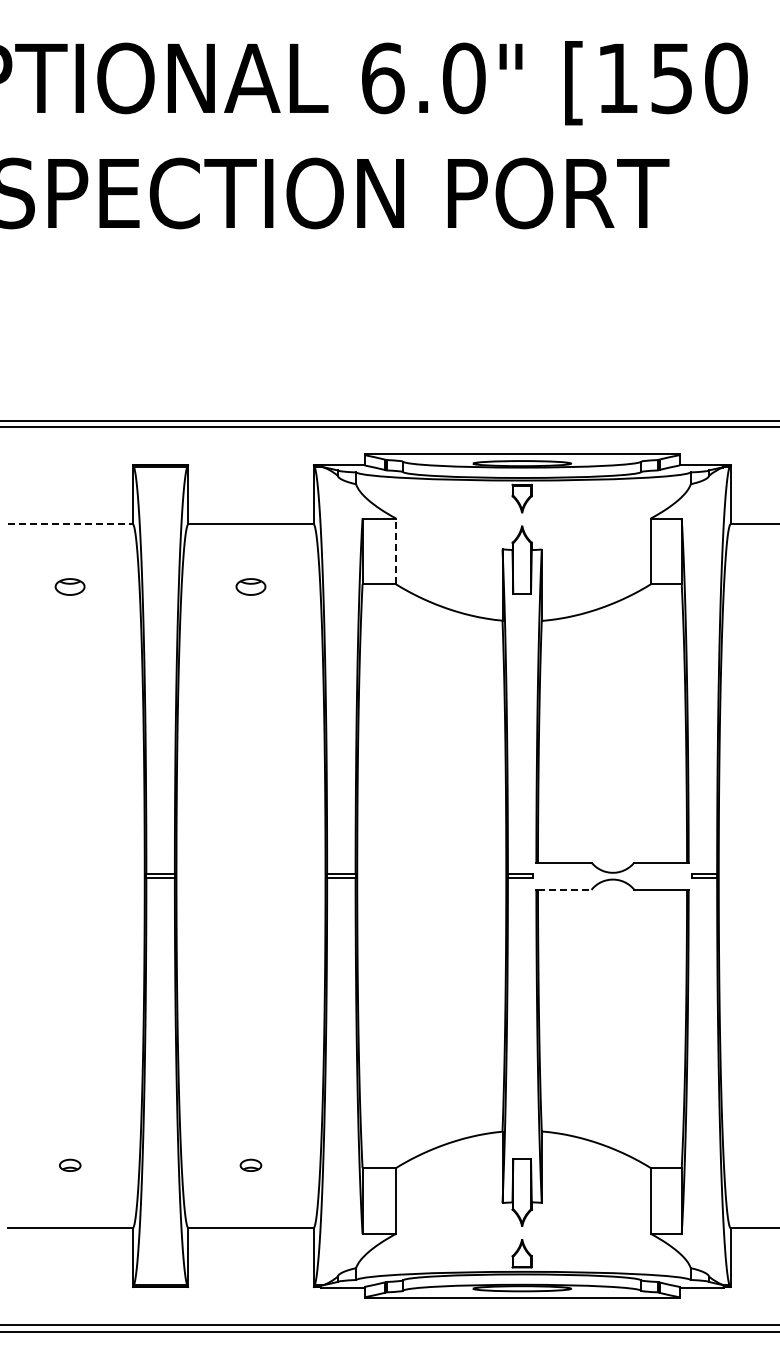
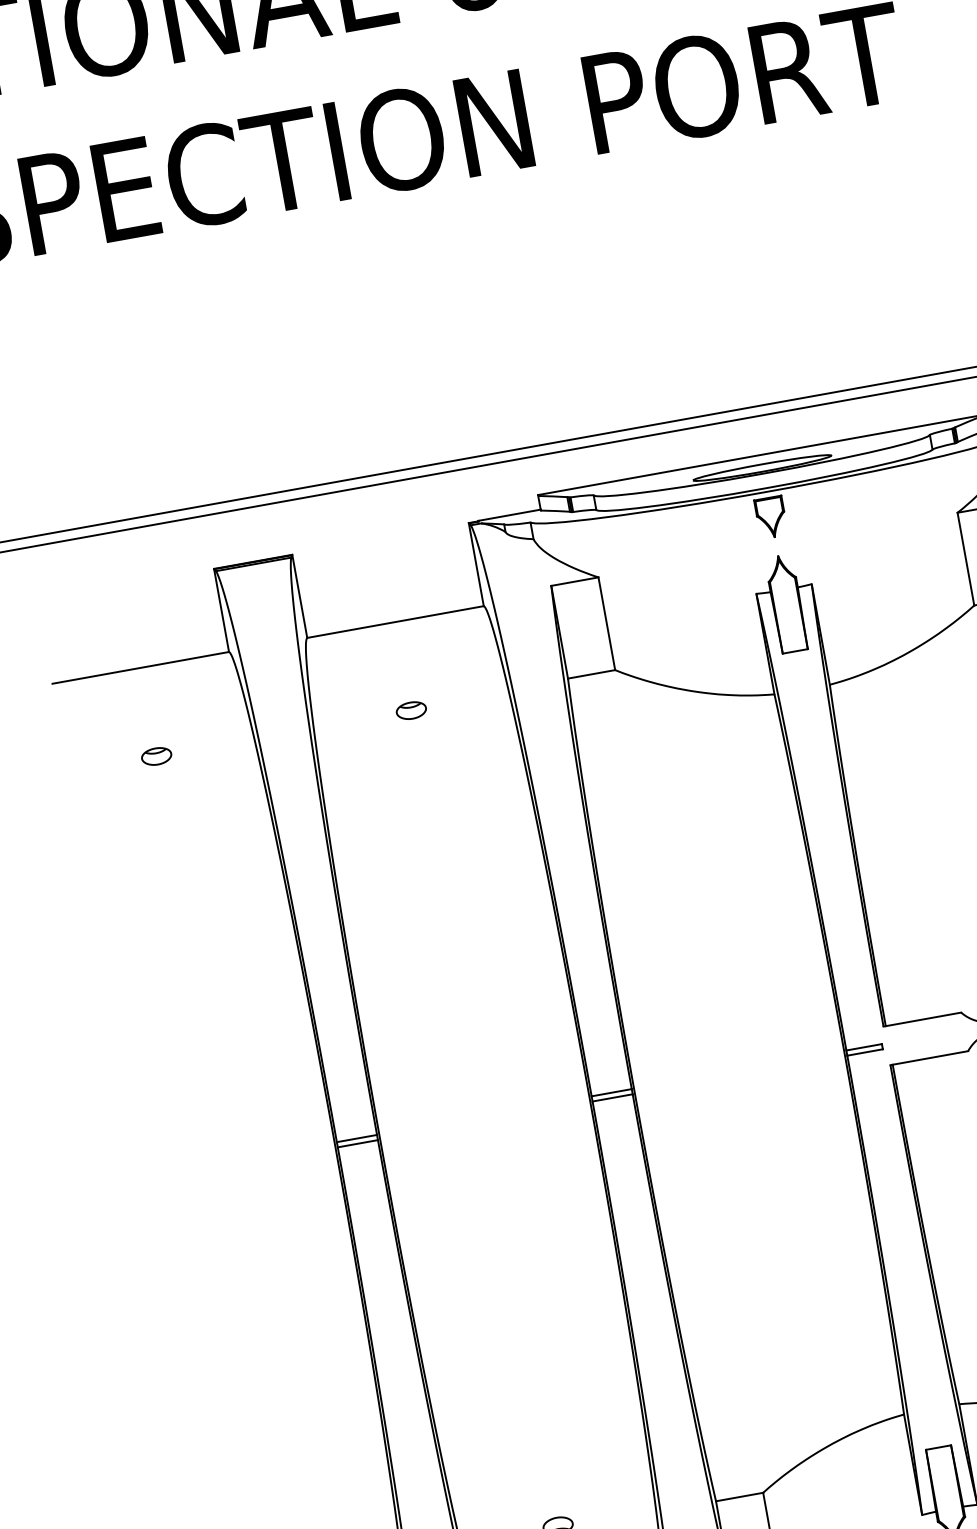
line: (70, 524) -> (141, 668), dashed -> solid
line: (396, 551) -> (607, 623), dashed -> solid
part: (70, 586) -> (156, 755), size x0.71
part: (250, 586) -> (410, 710), size x0.71
line: (564, 889) -> (929, 1057), dashed -> solid

